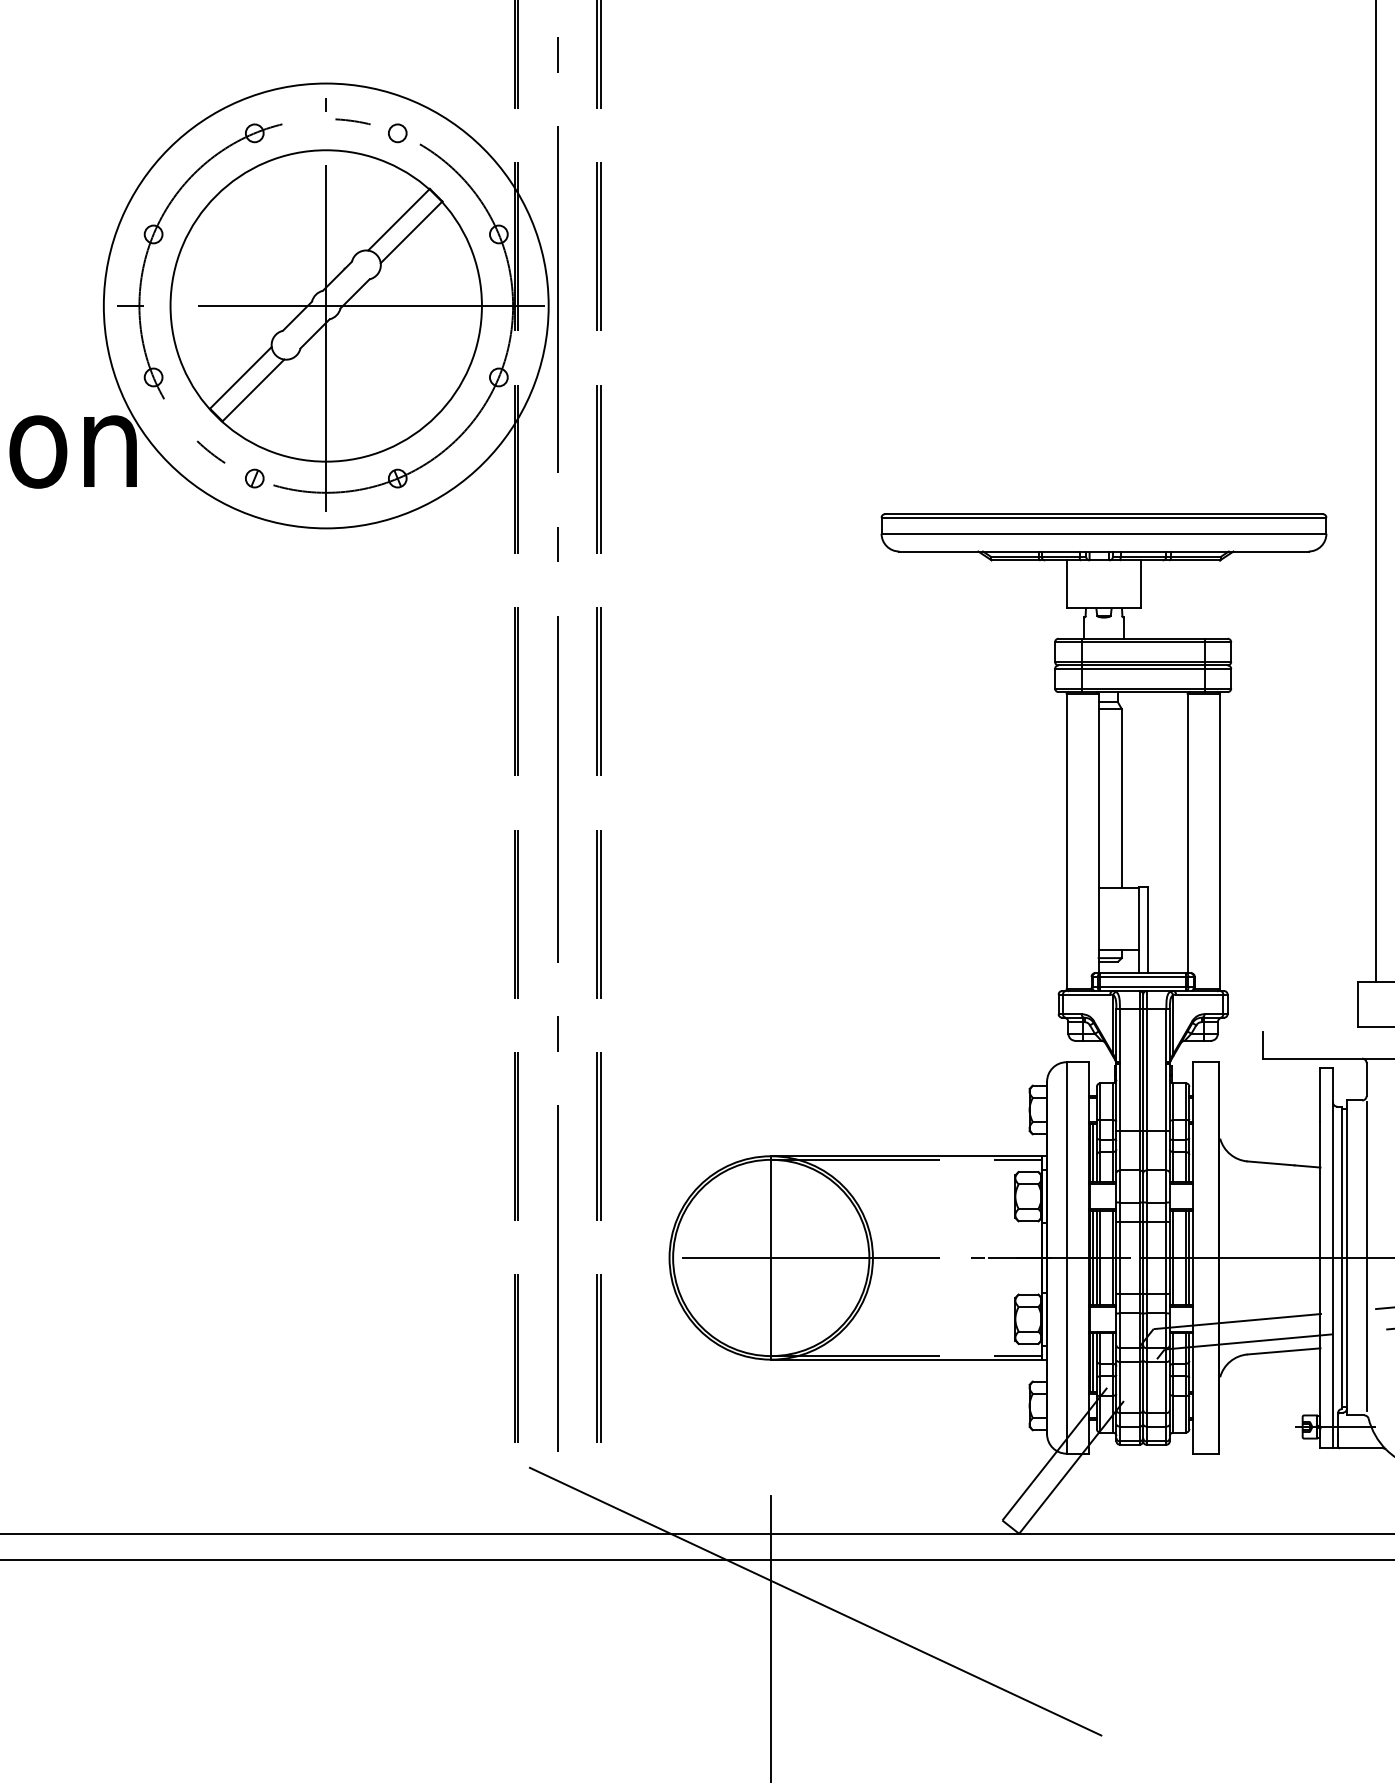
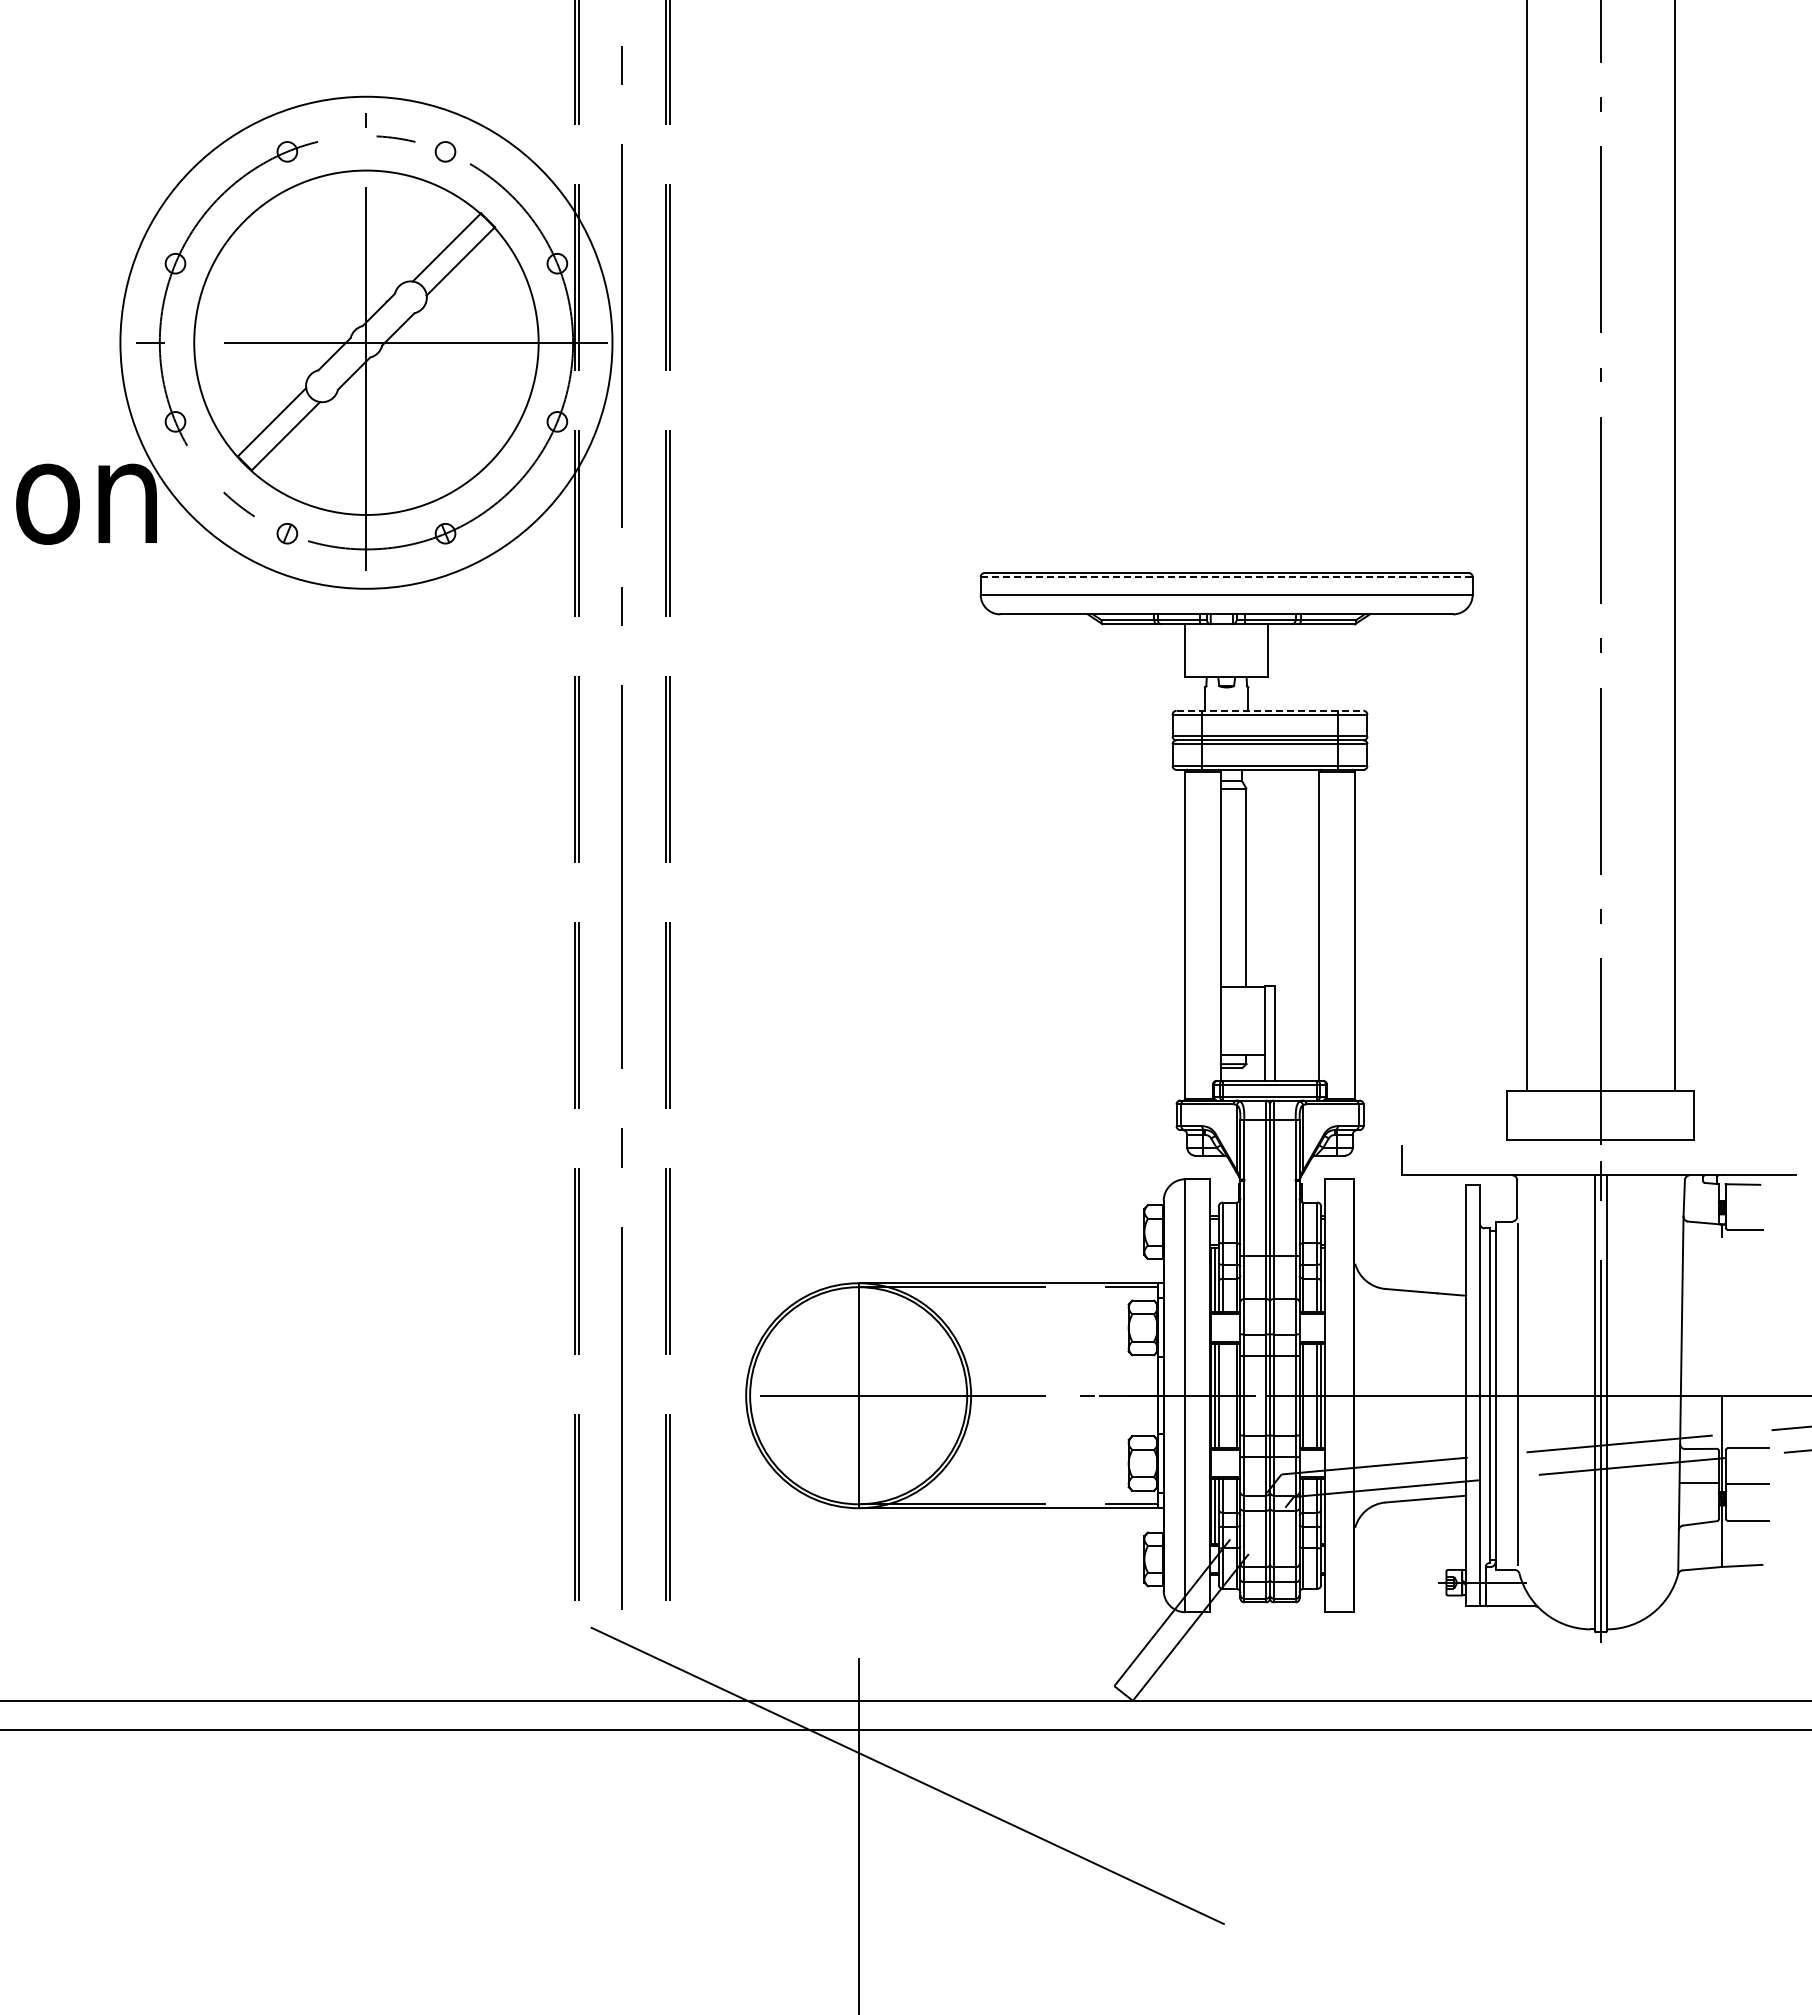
line: (1104, 518) -> (1227, 577), solid -> dashed
line: (1143, 638) -> (1270, 710), solid -> dashed
line: (1100, 1257) -> (1222, 1395), removed

